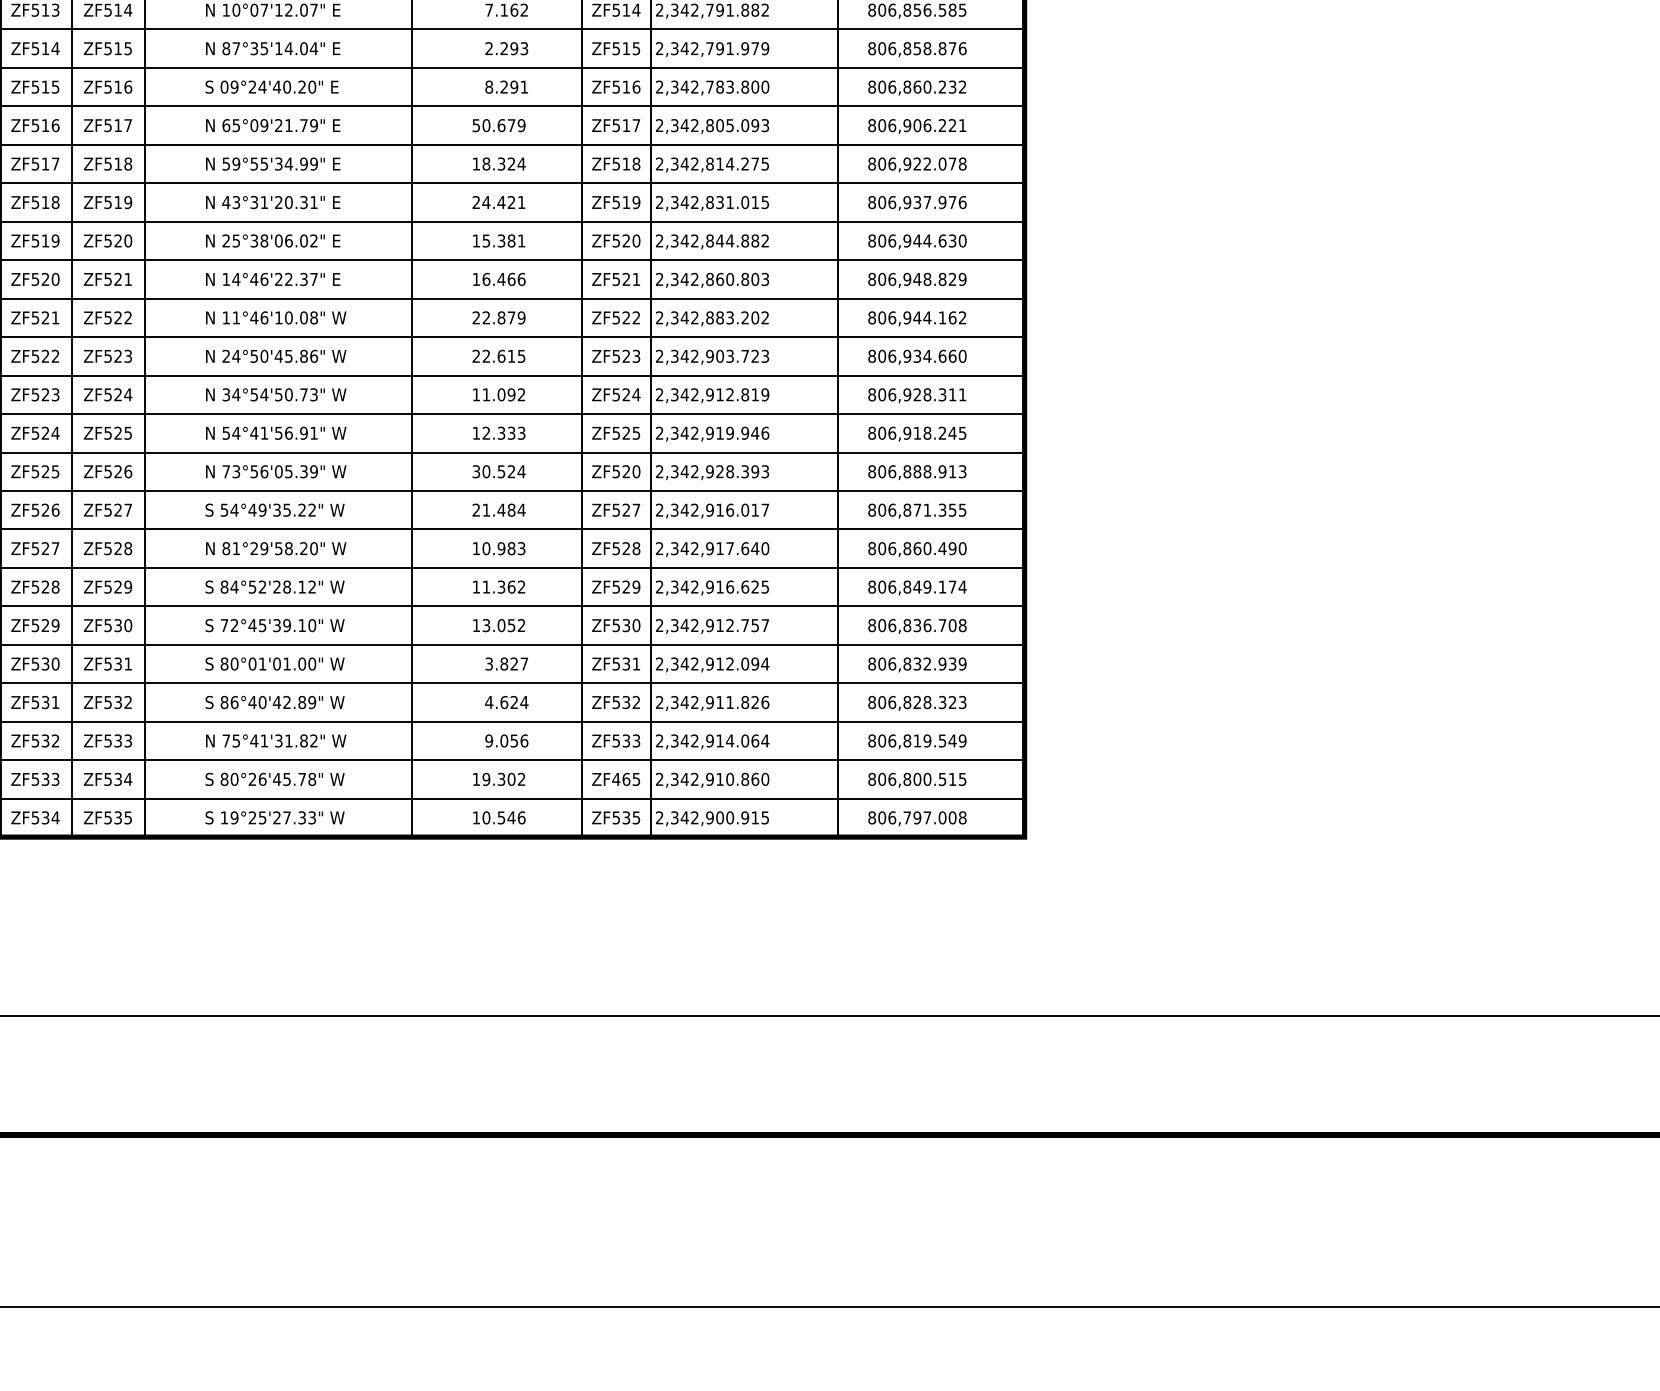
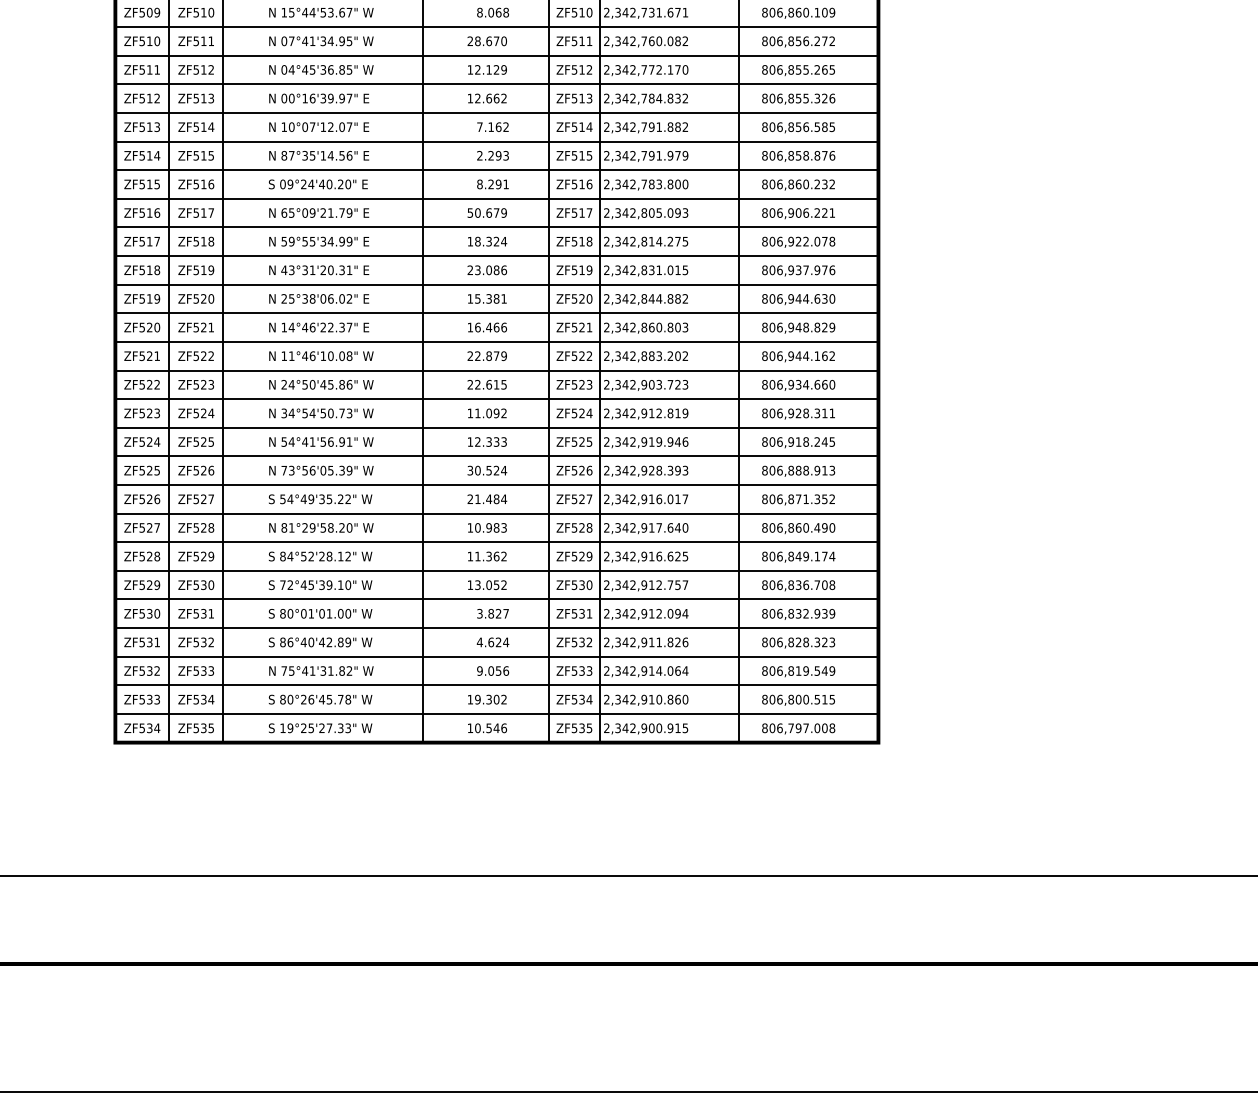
text: (308, 48) -> (345, 155), 87°35'14.04" -> 87°35'14.56"
text: (503, 202) -> (490, 270), 24.421 -> 23.086
text: (636, 470) -> (589, 469), ZF520 -> ZF526
text: (961, 510) -> (831, 499), 806,871.355 -> 806,871.352
text: (625, 779) -> (581, 699), ZF465 -> ZF534

